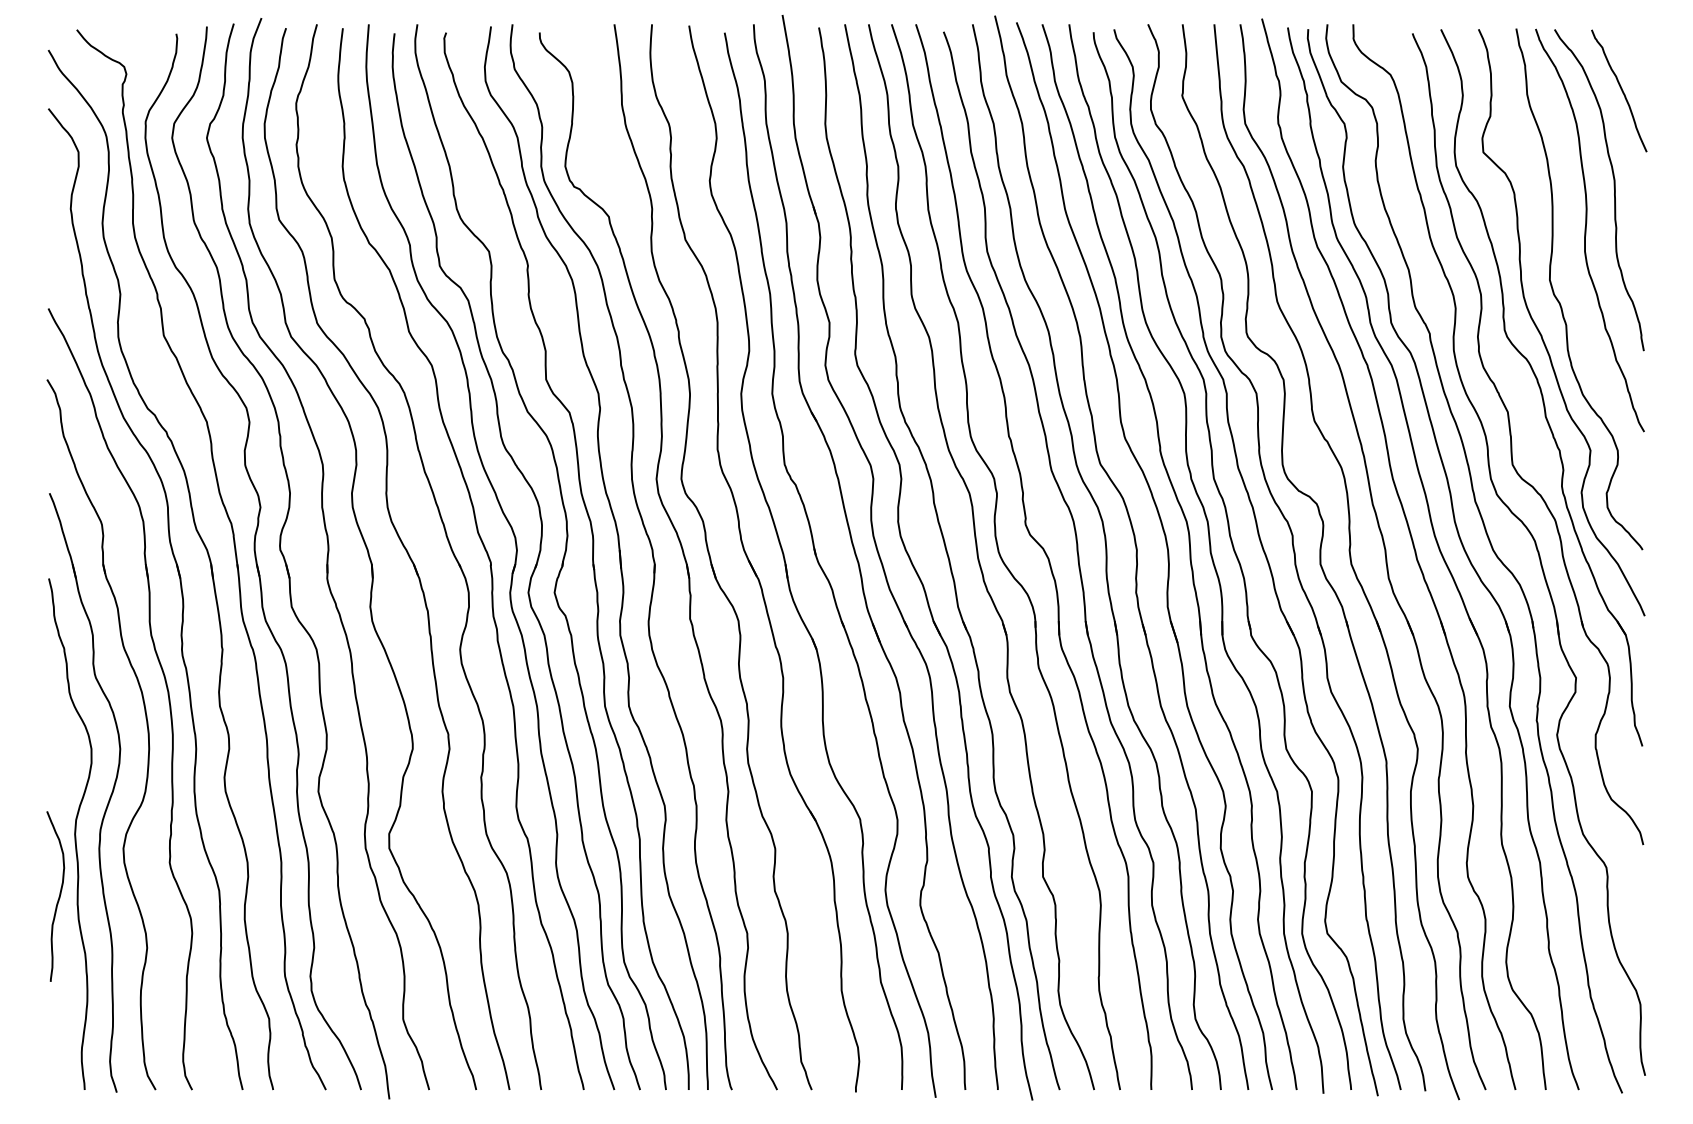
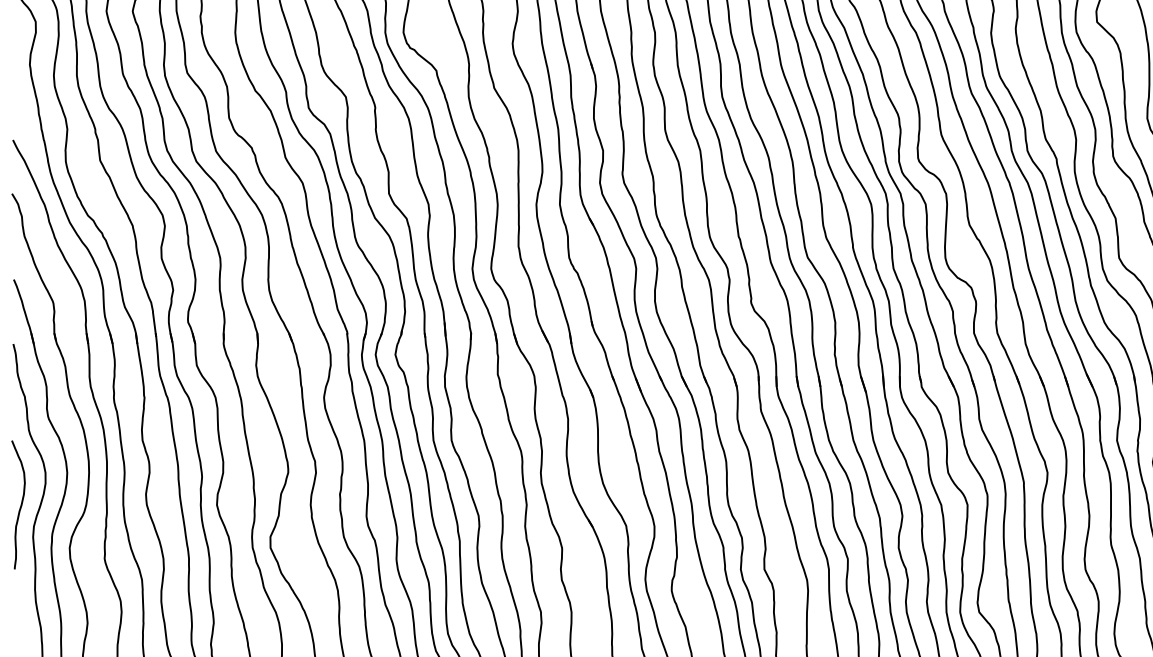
curve: (58, 896) -> (20, 504), moved

